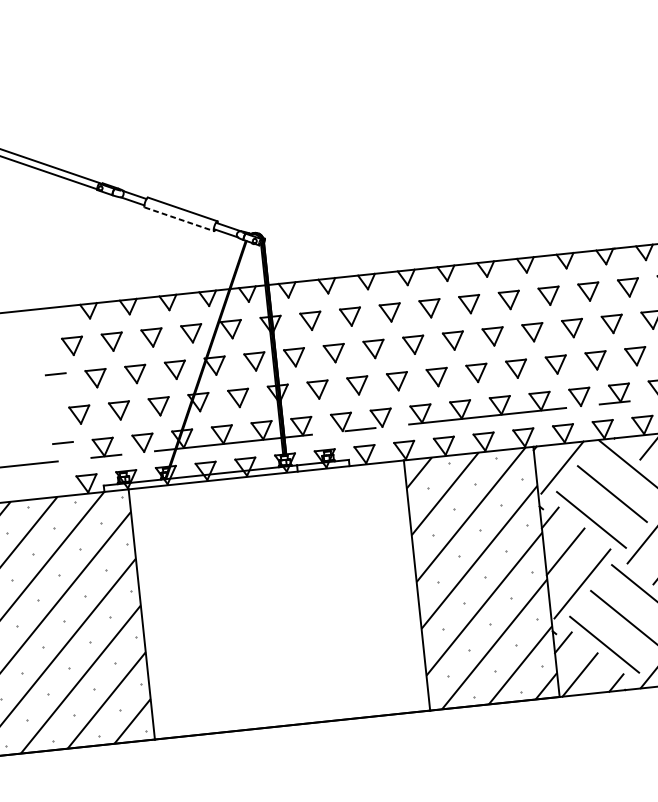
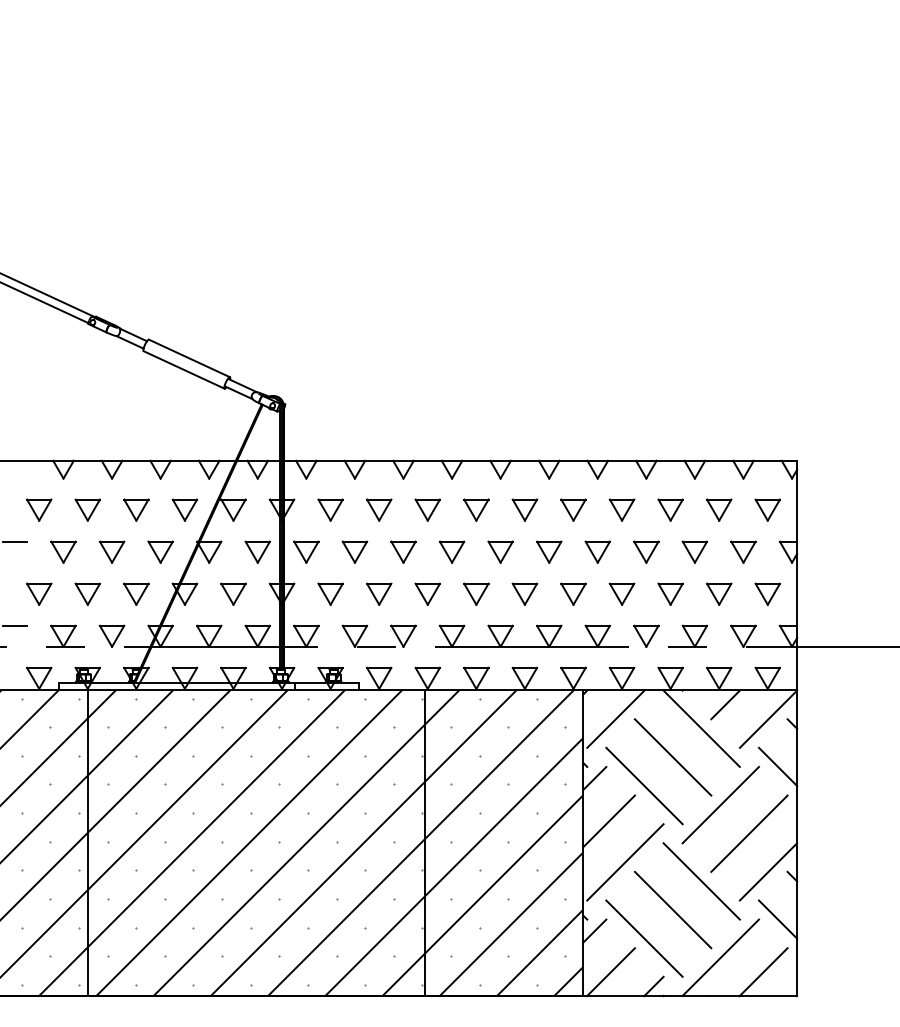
line: (179, 218) -> (184, 369), dashed -> solid
hatch: (279, 600) -> (256, 843), added

